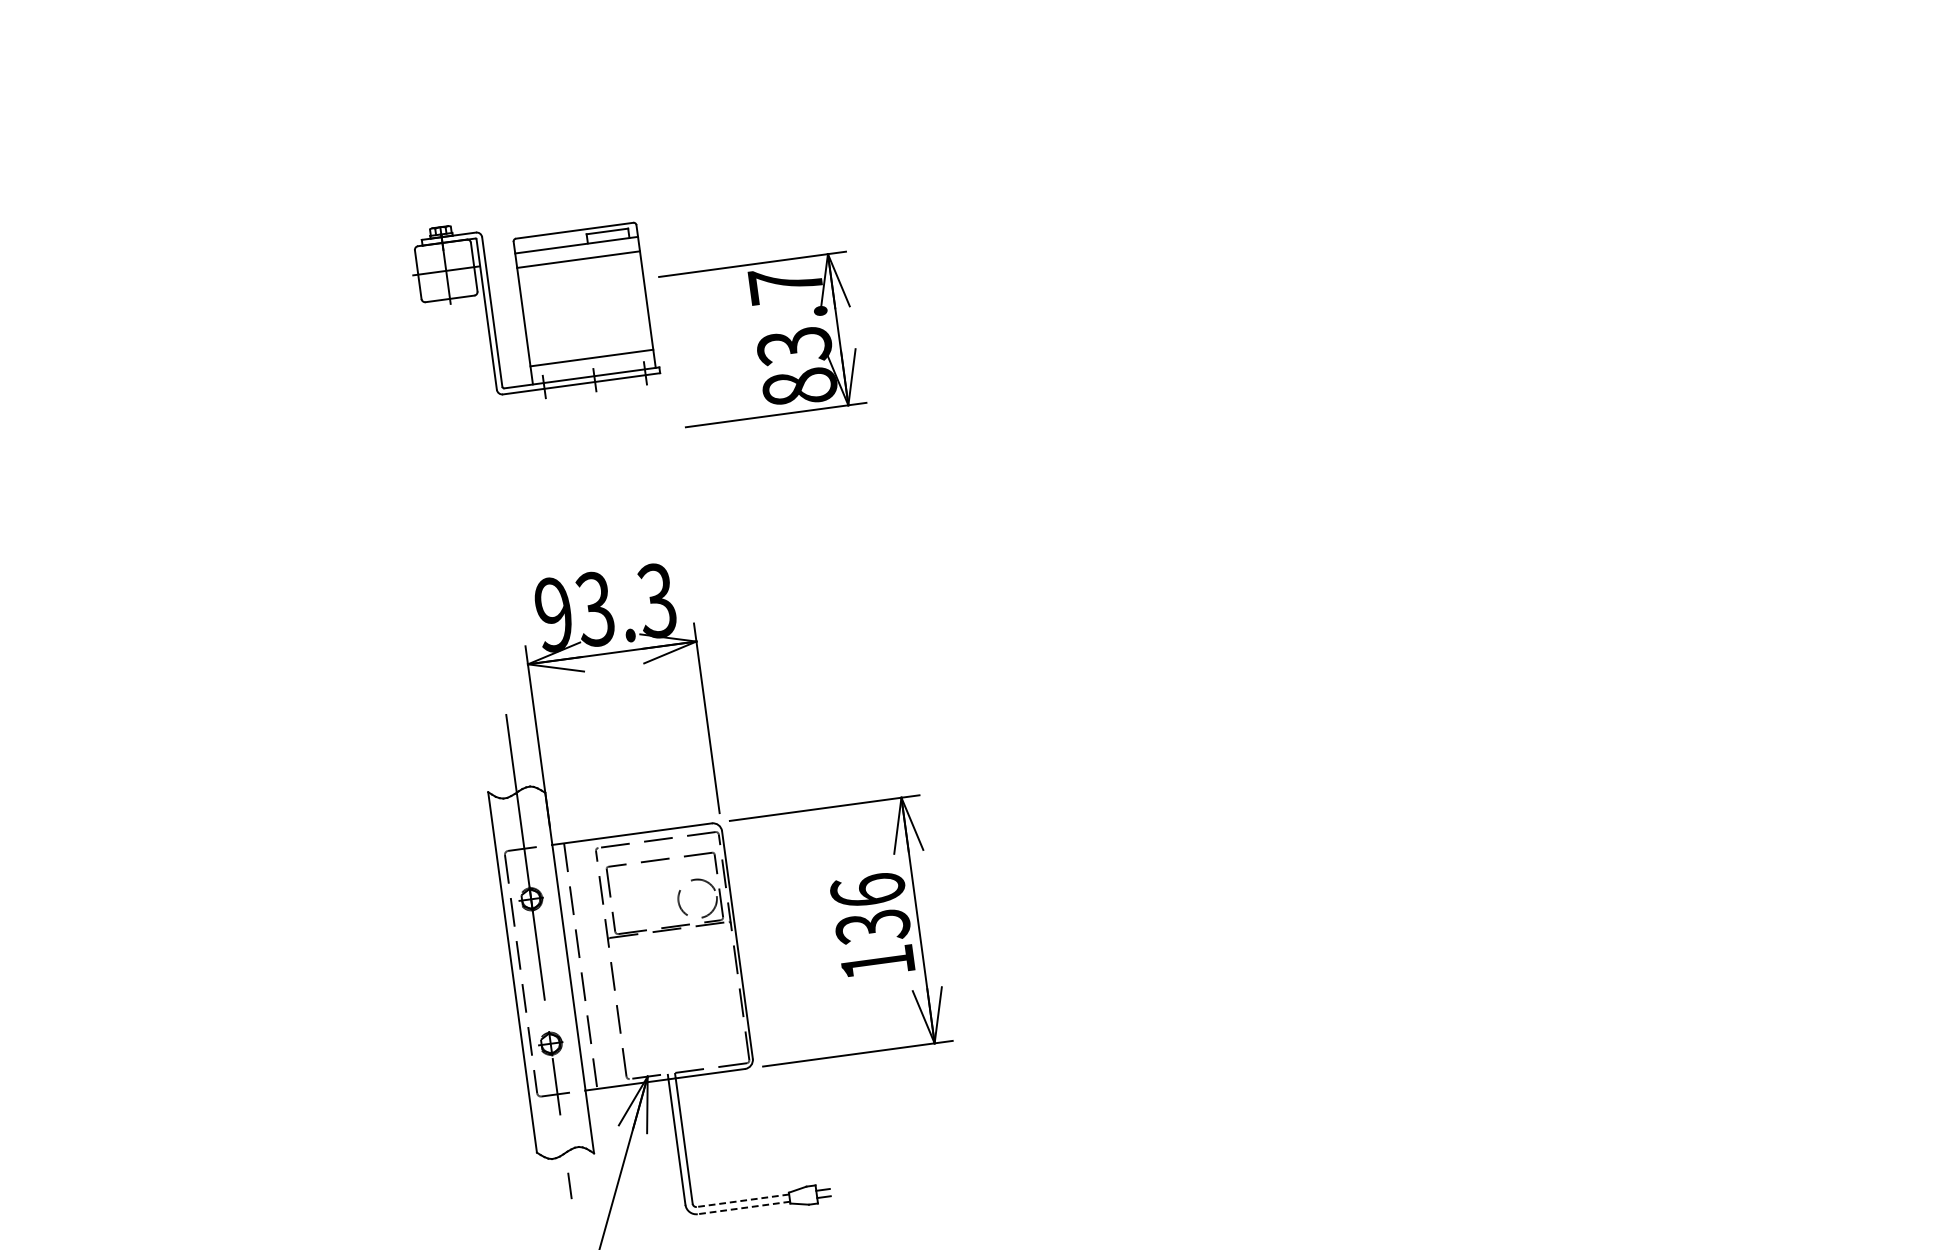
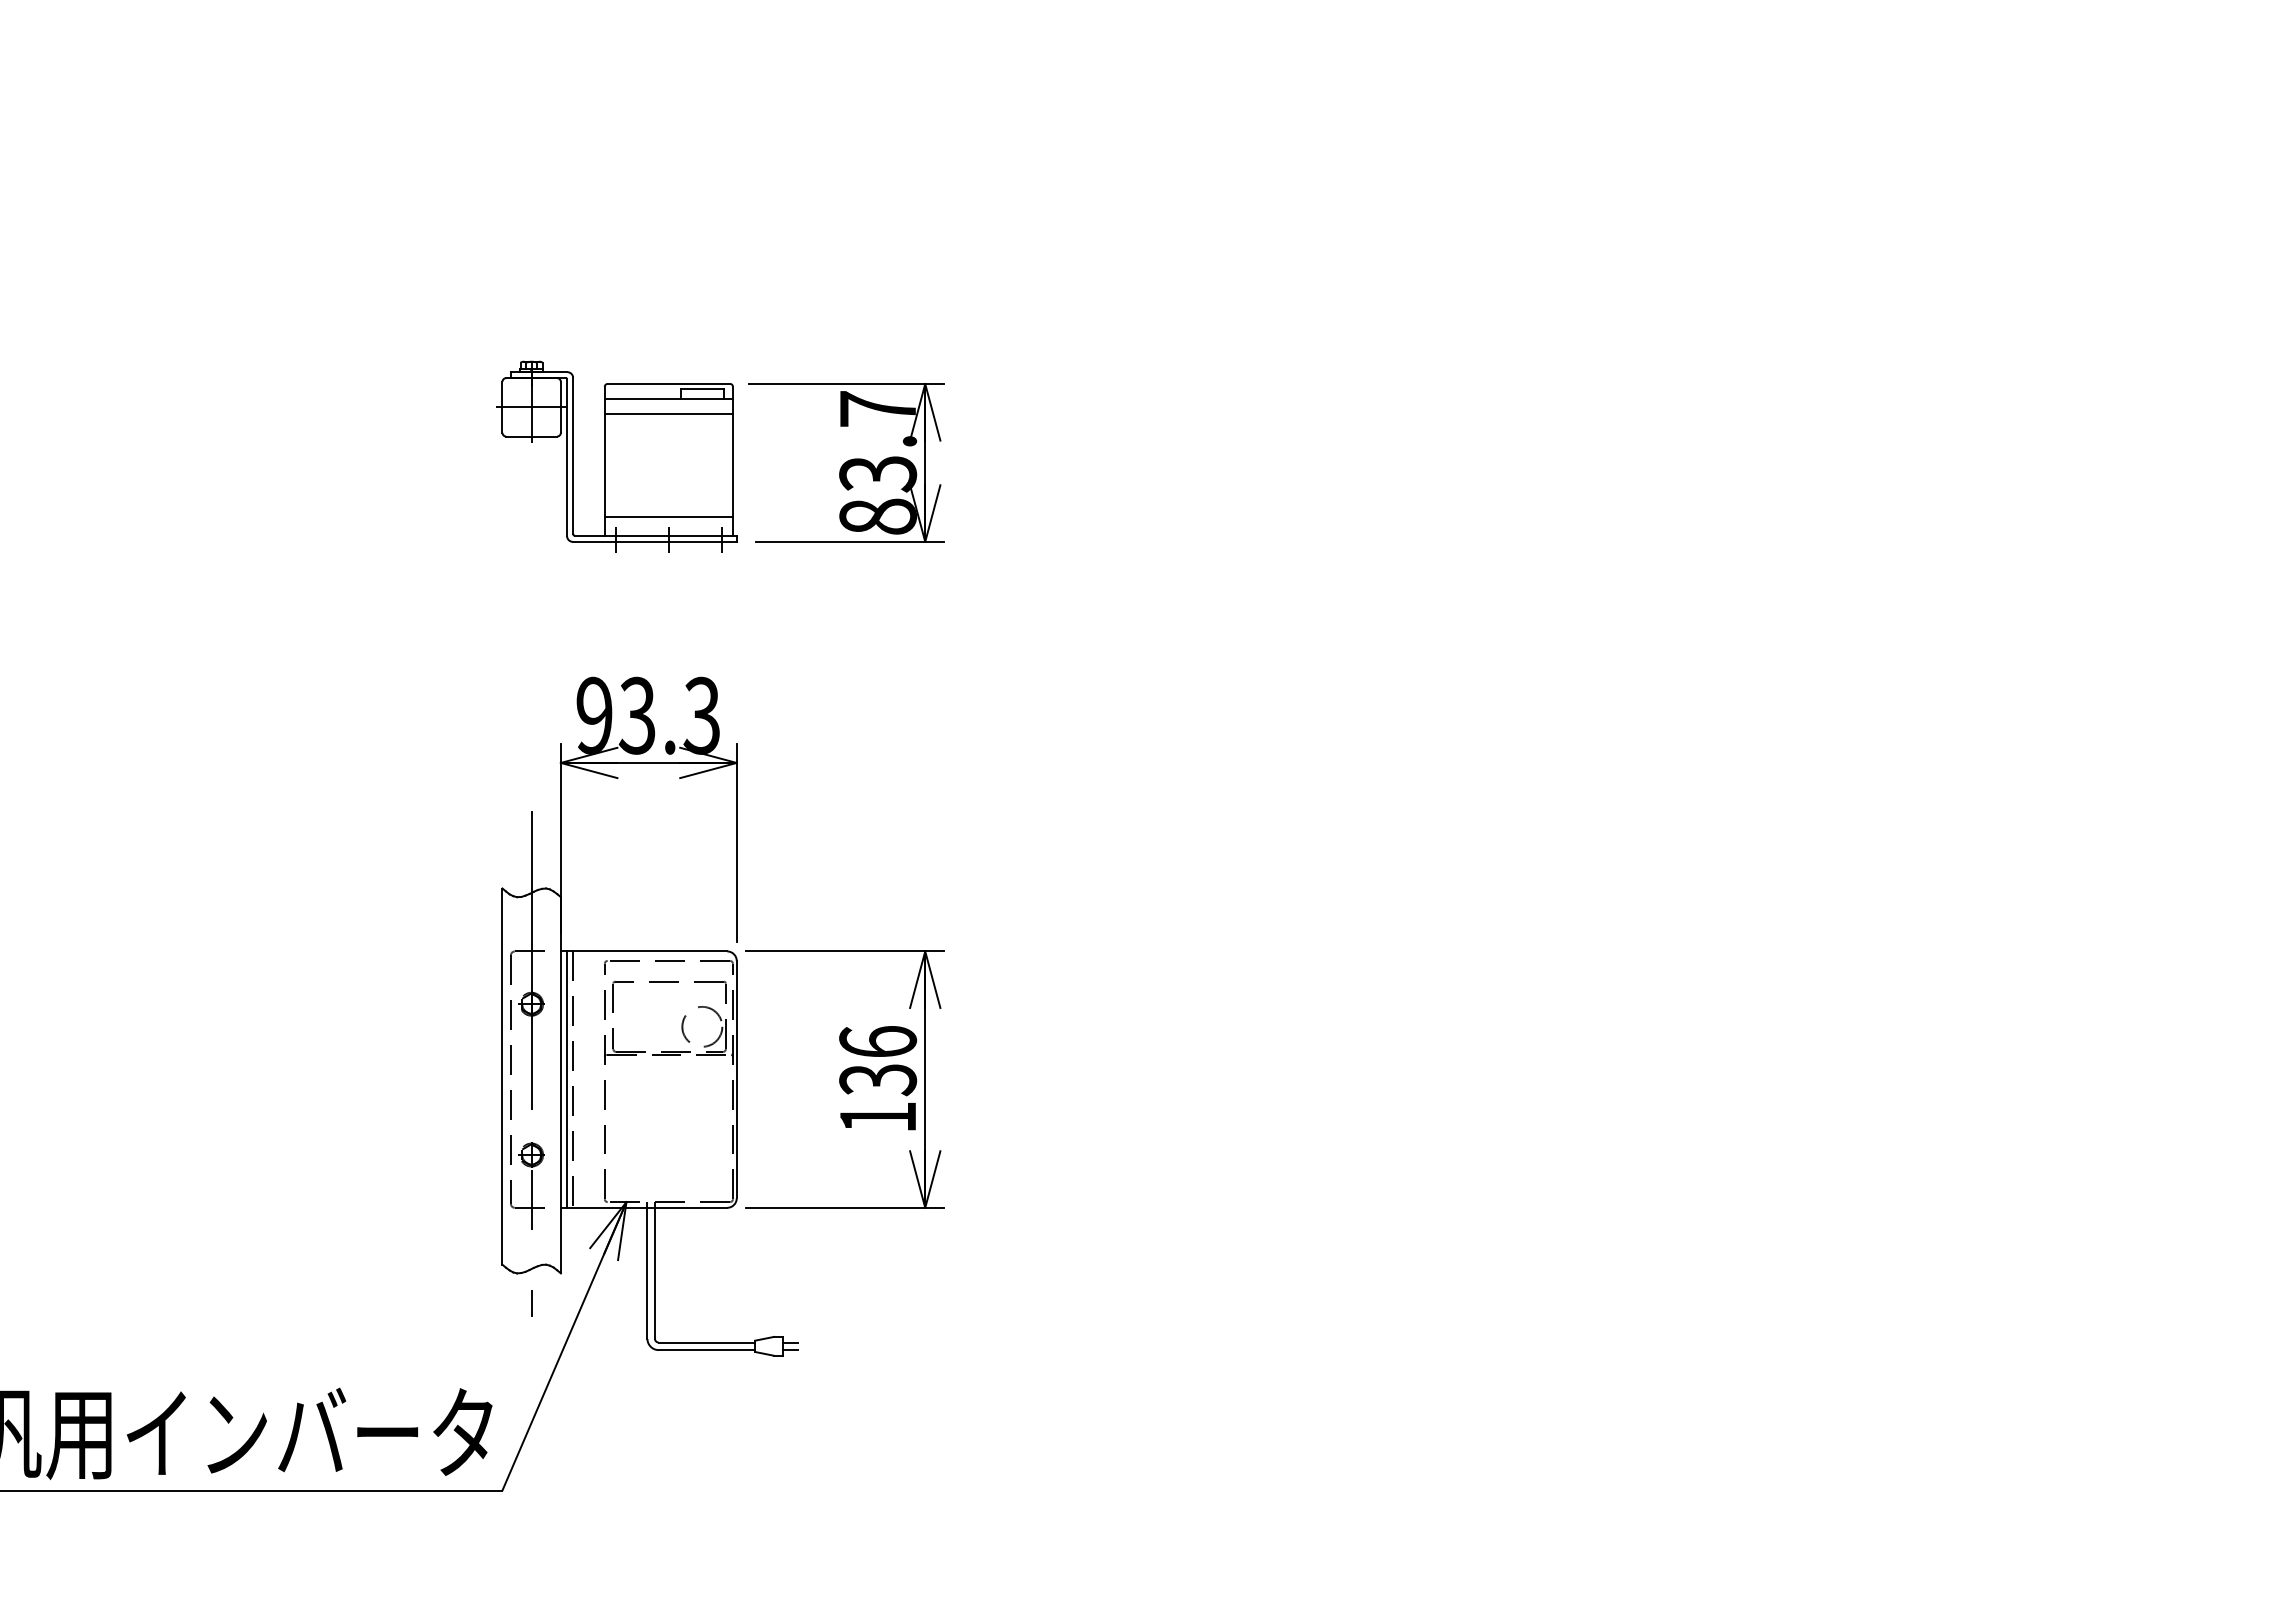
part: (533, 307) -> (616, 456), moved
line: (575, 966) -> (567, 1079), added
line: (742, 1200) -> (706, 1342), dashed -> solid
line: (743, 1208) -> (706, 1350), dashed -> solid

